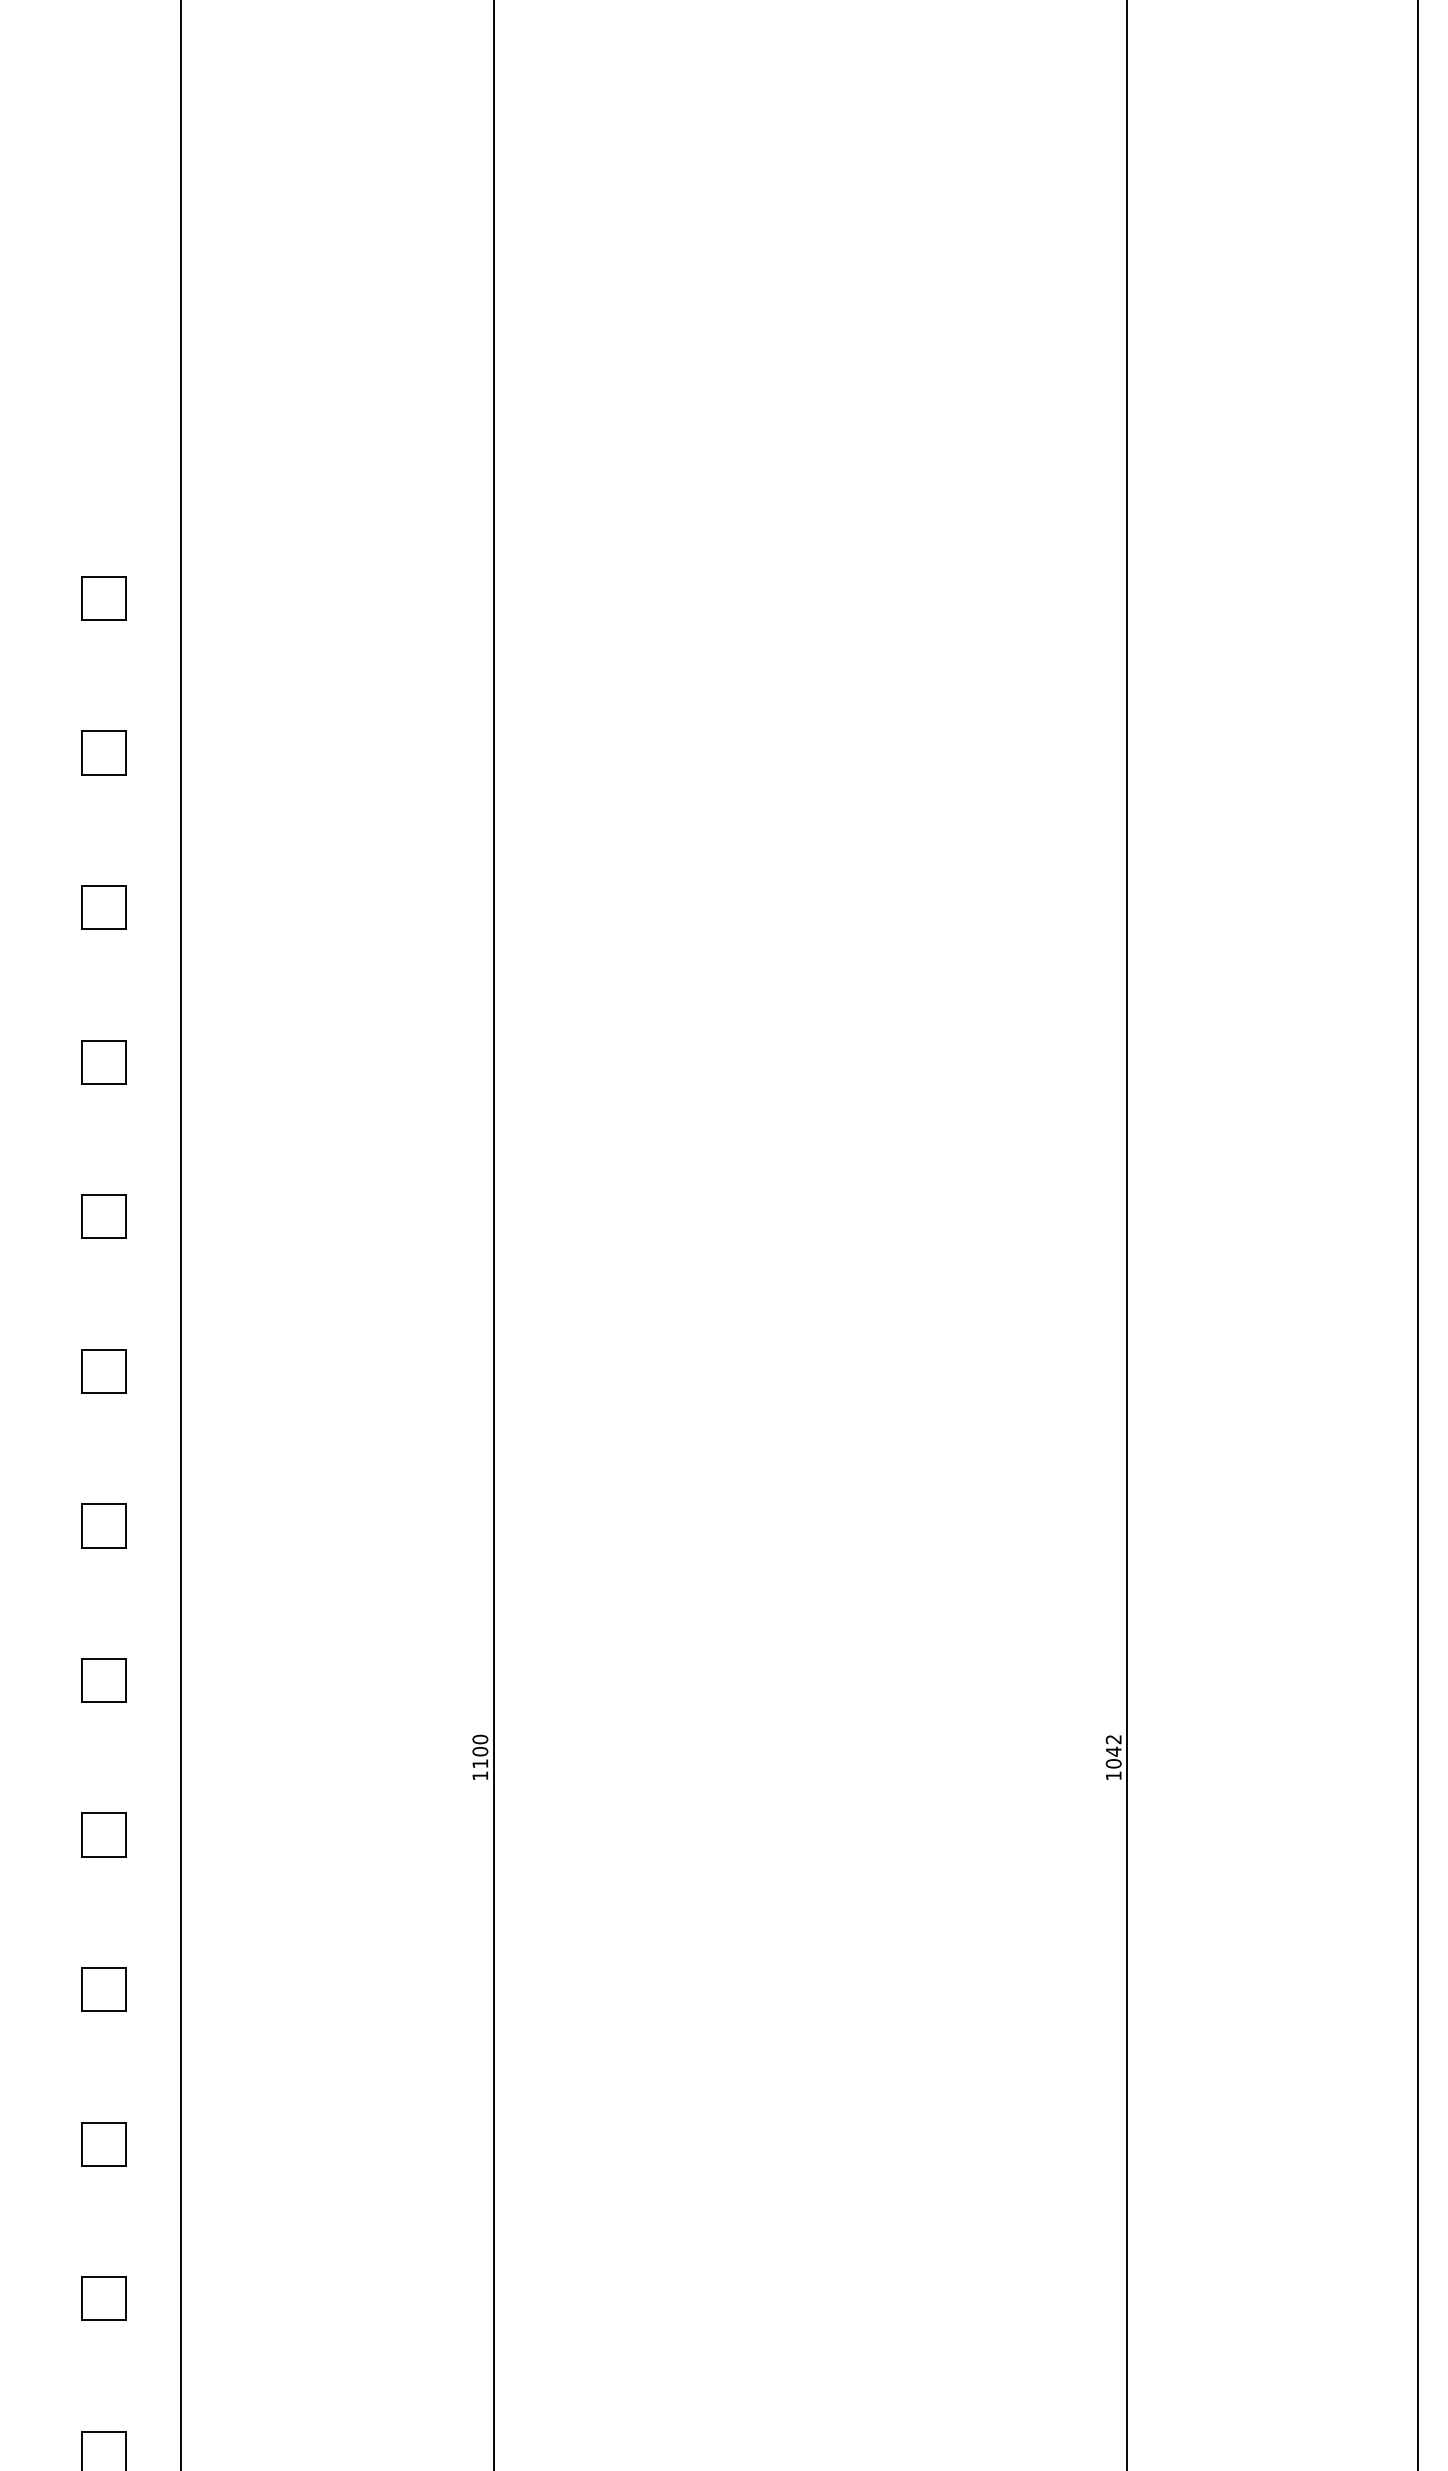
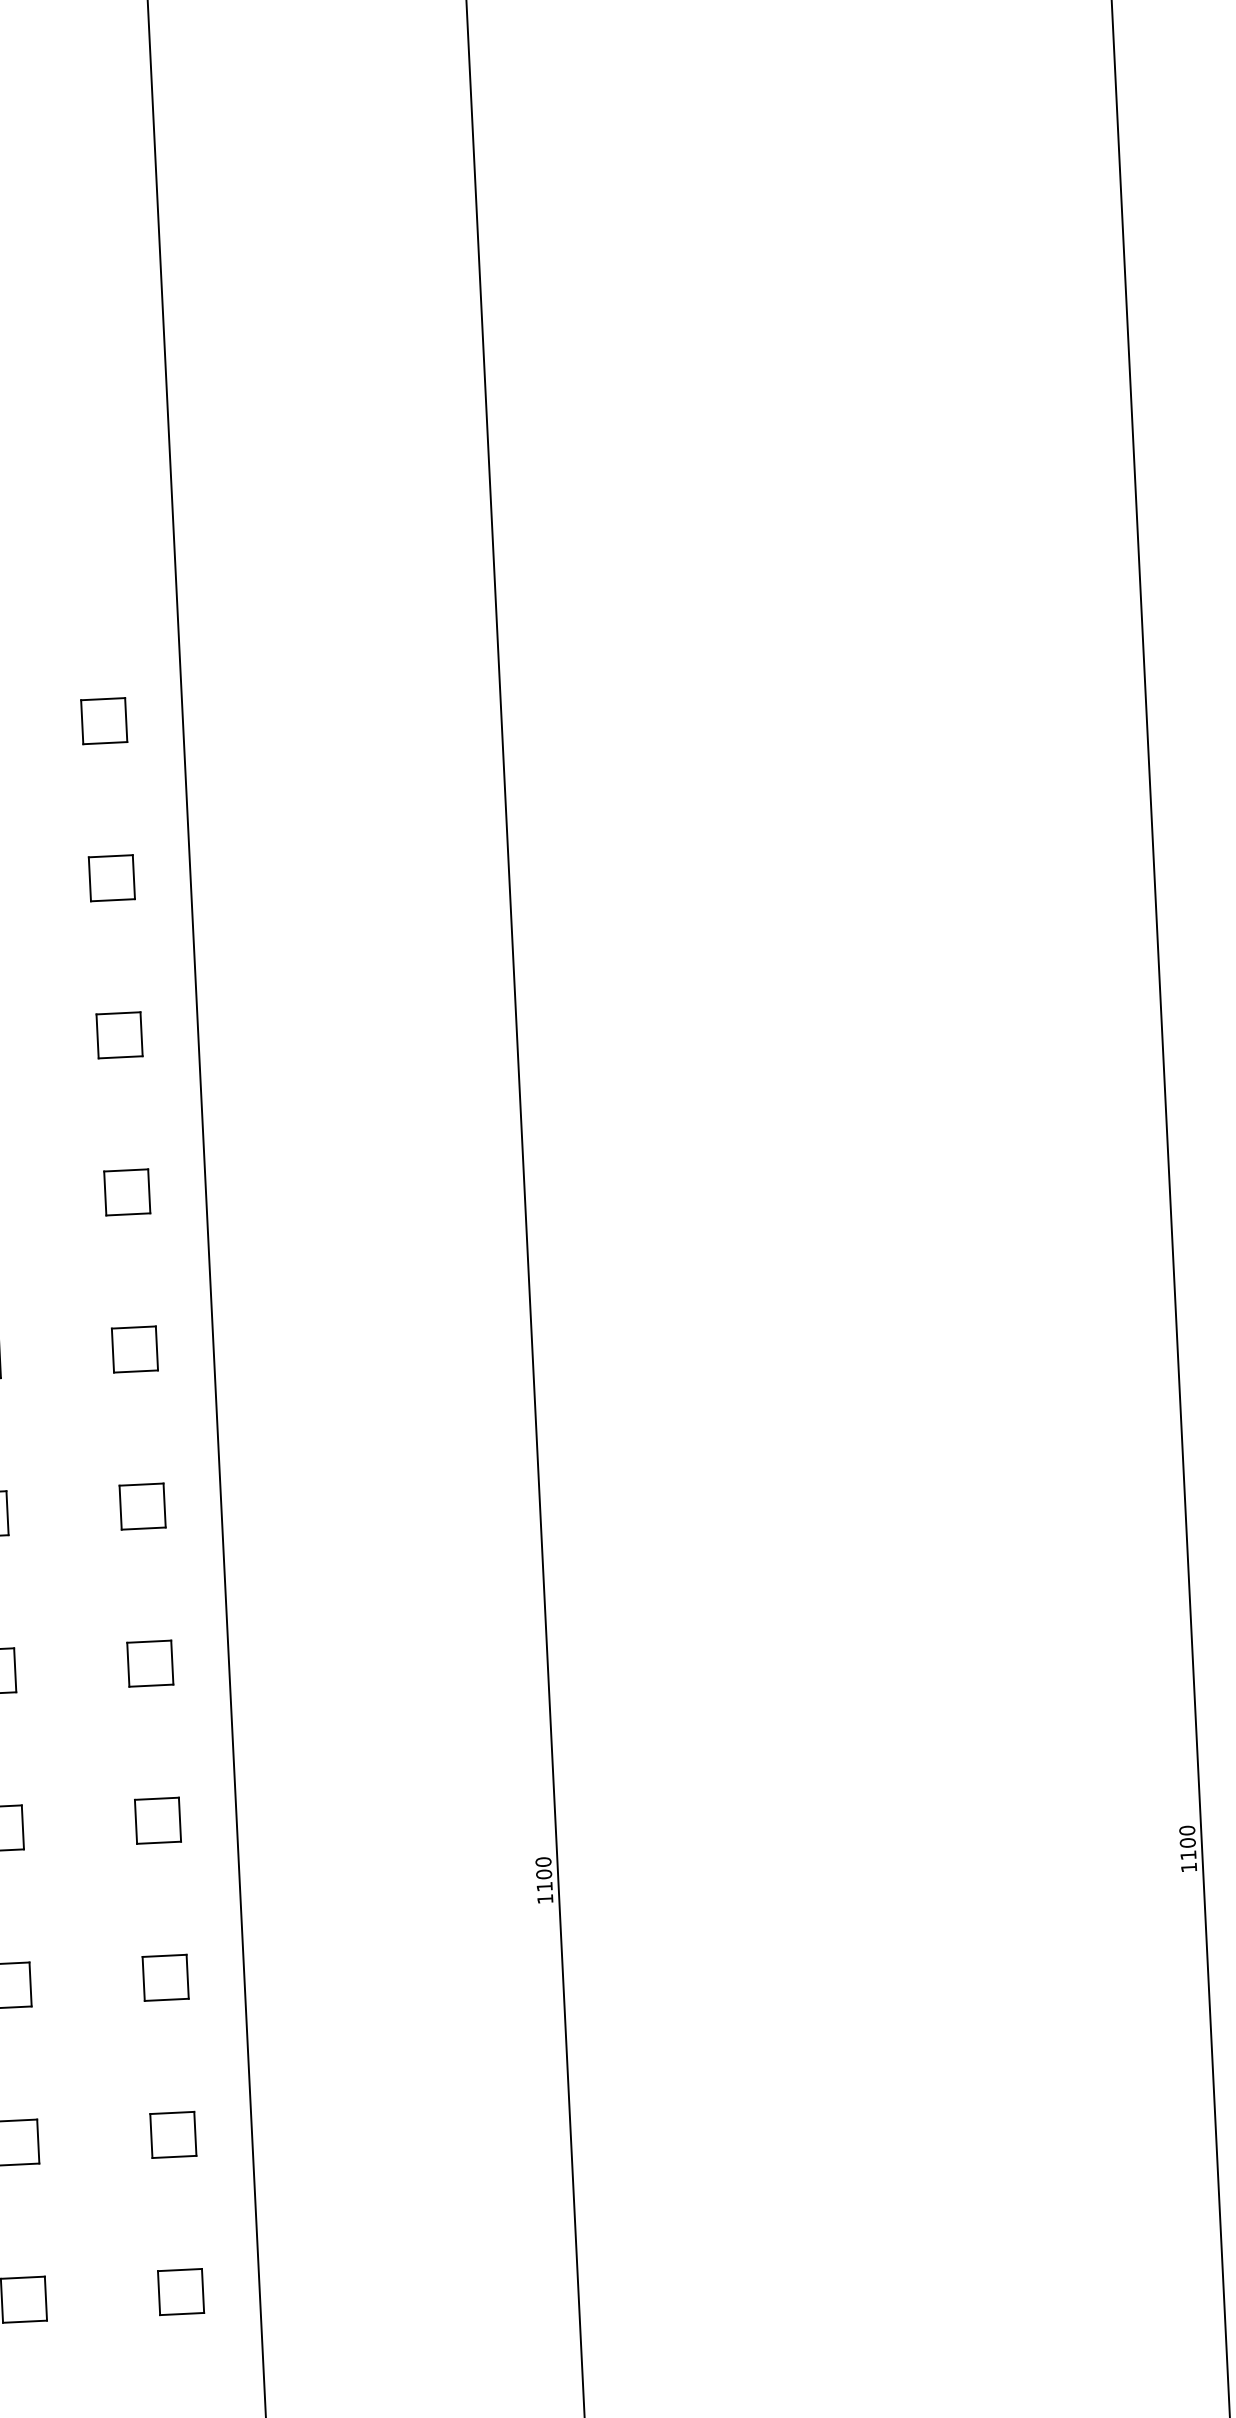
text: (1113, 1751) -> (1187, 1842), 1042 -> 1100

